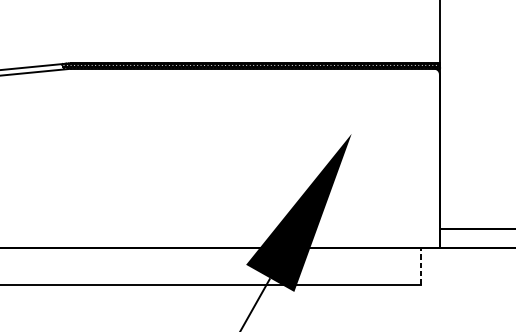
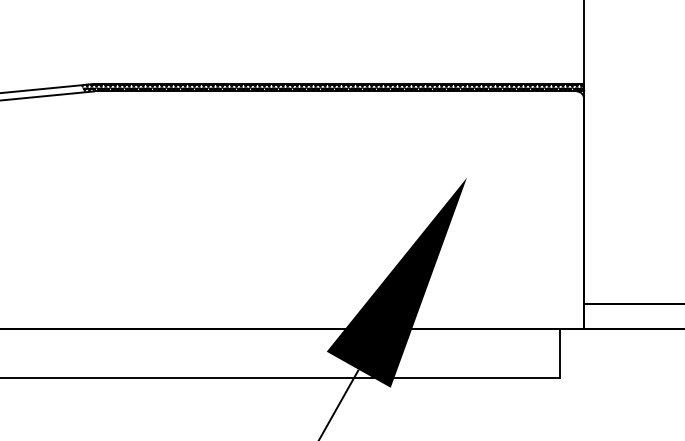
line: (421, 265) -> (559, 352), dashed -> solid

